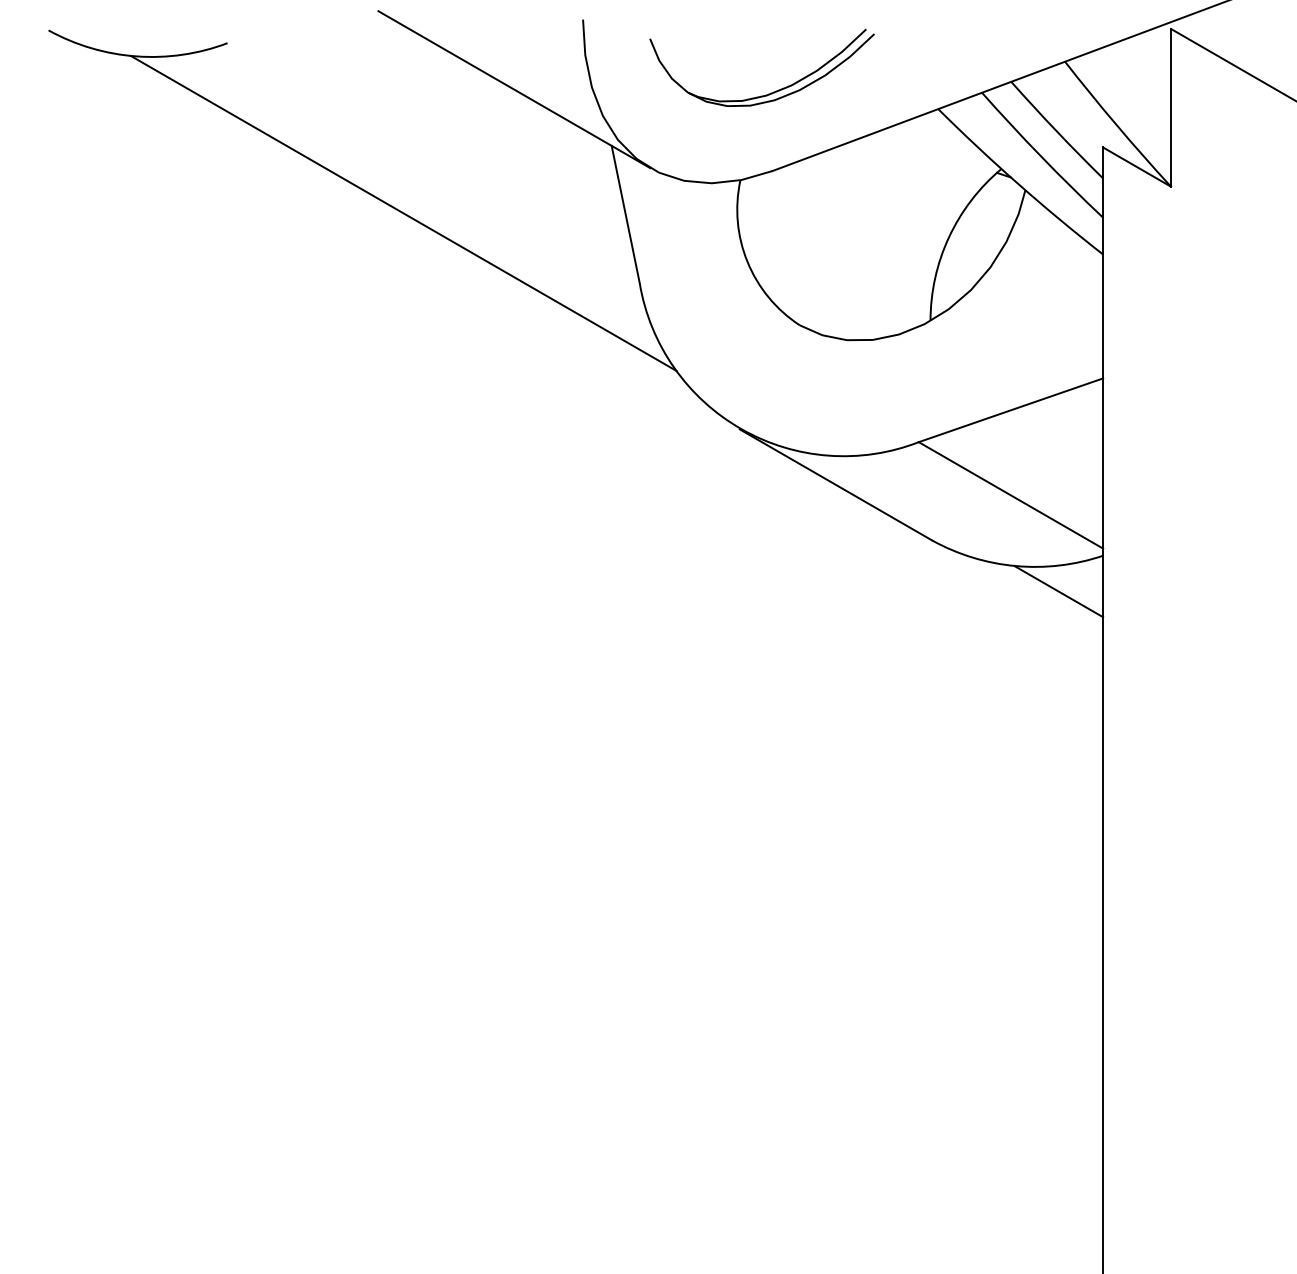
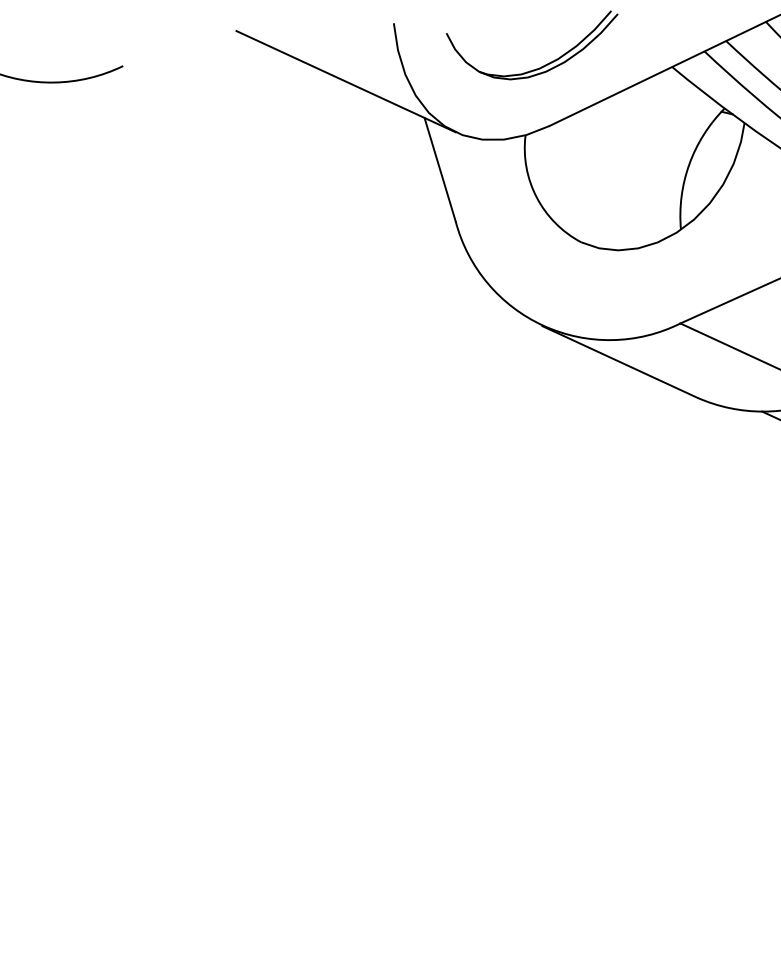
line: (403, 212) -> (269, 183), removed

